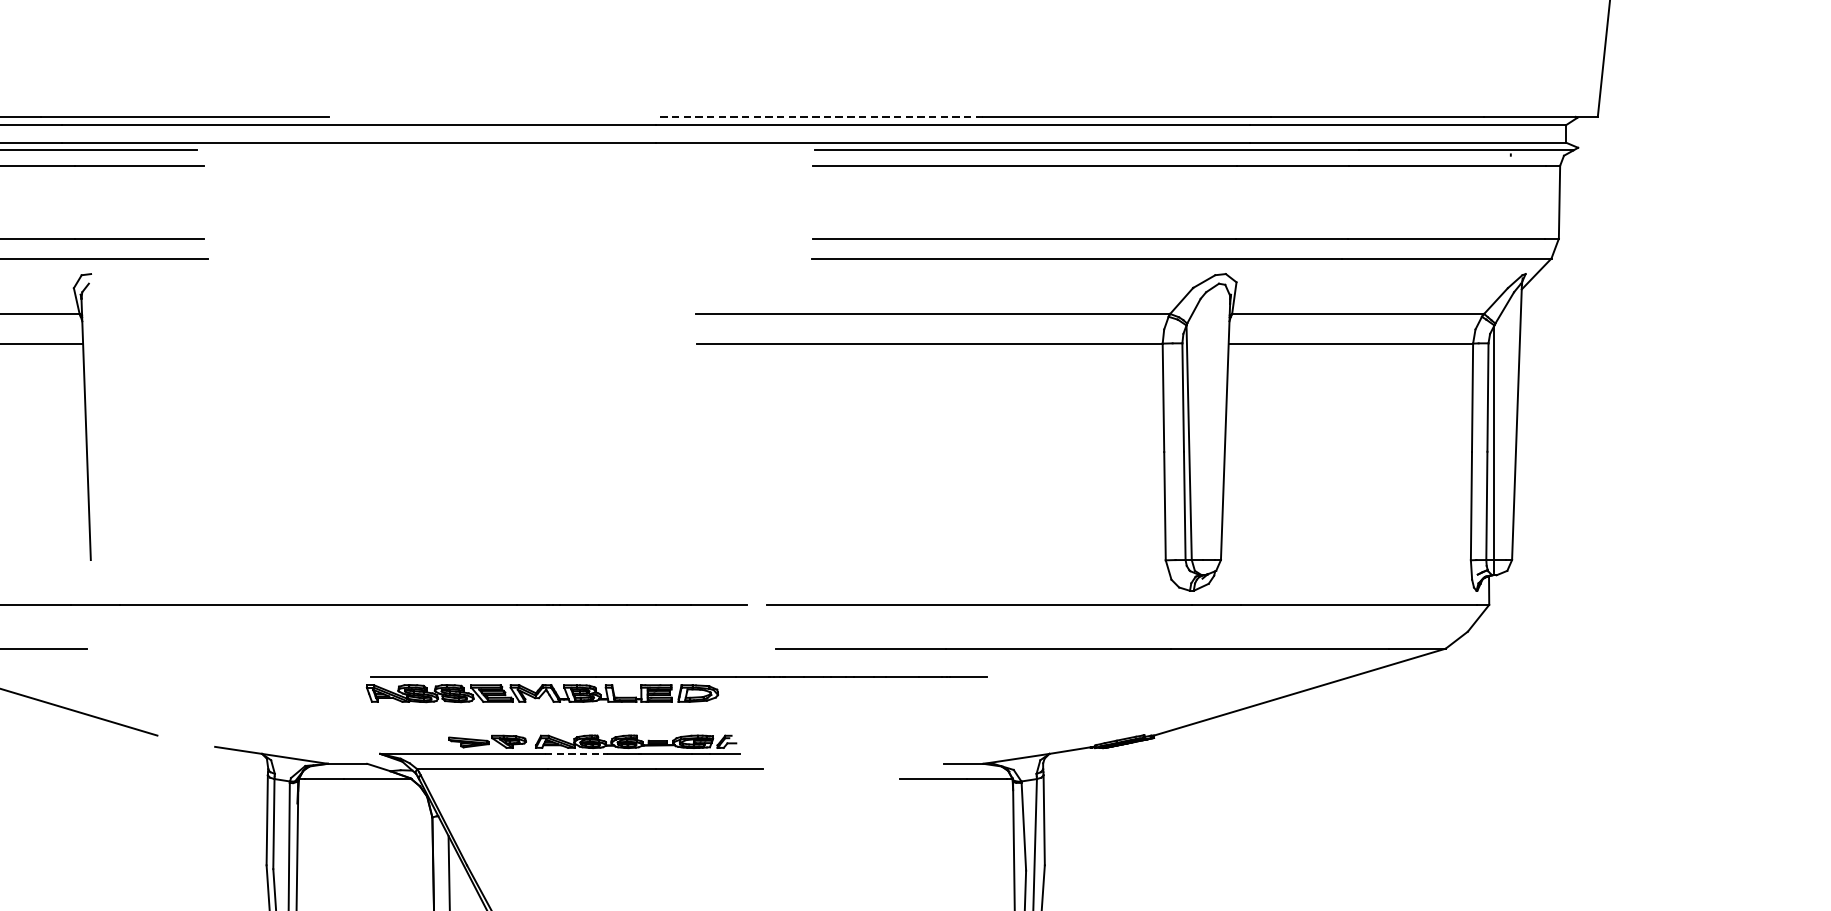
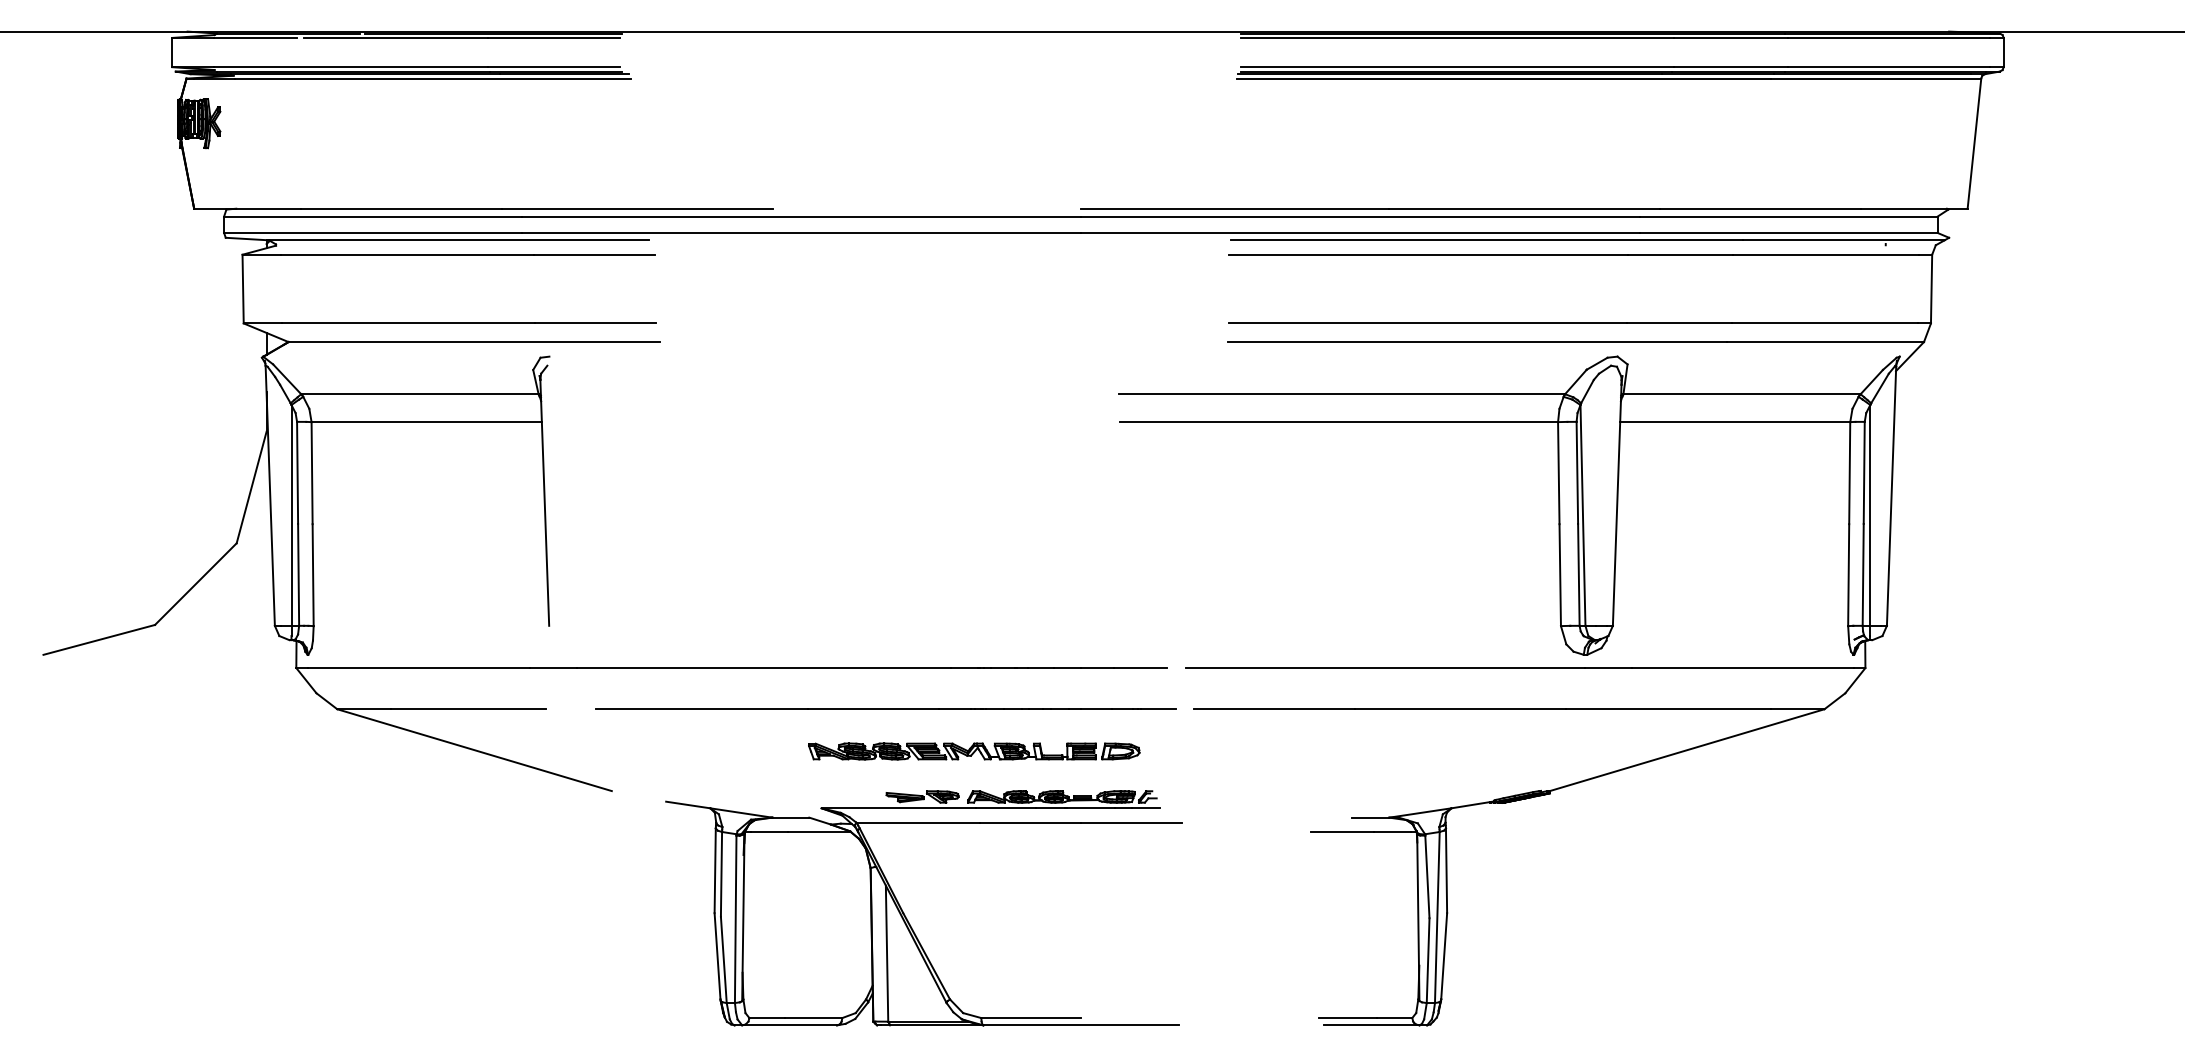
line: (820, 116) -> (1235, 208), dashed -> solid
line: (678, 676) -> (885, 708), moved
line: (576, 754) -> (1006, 808), dashed -> solid

